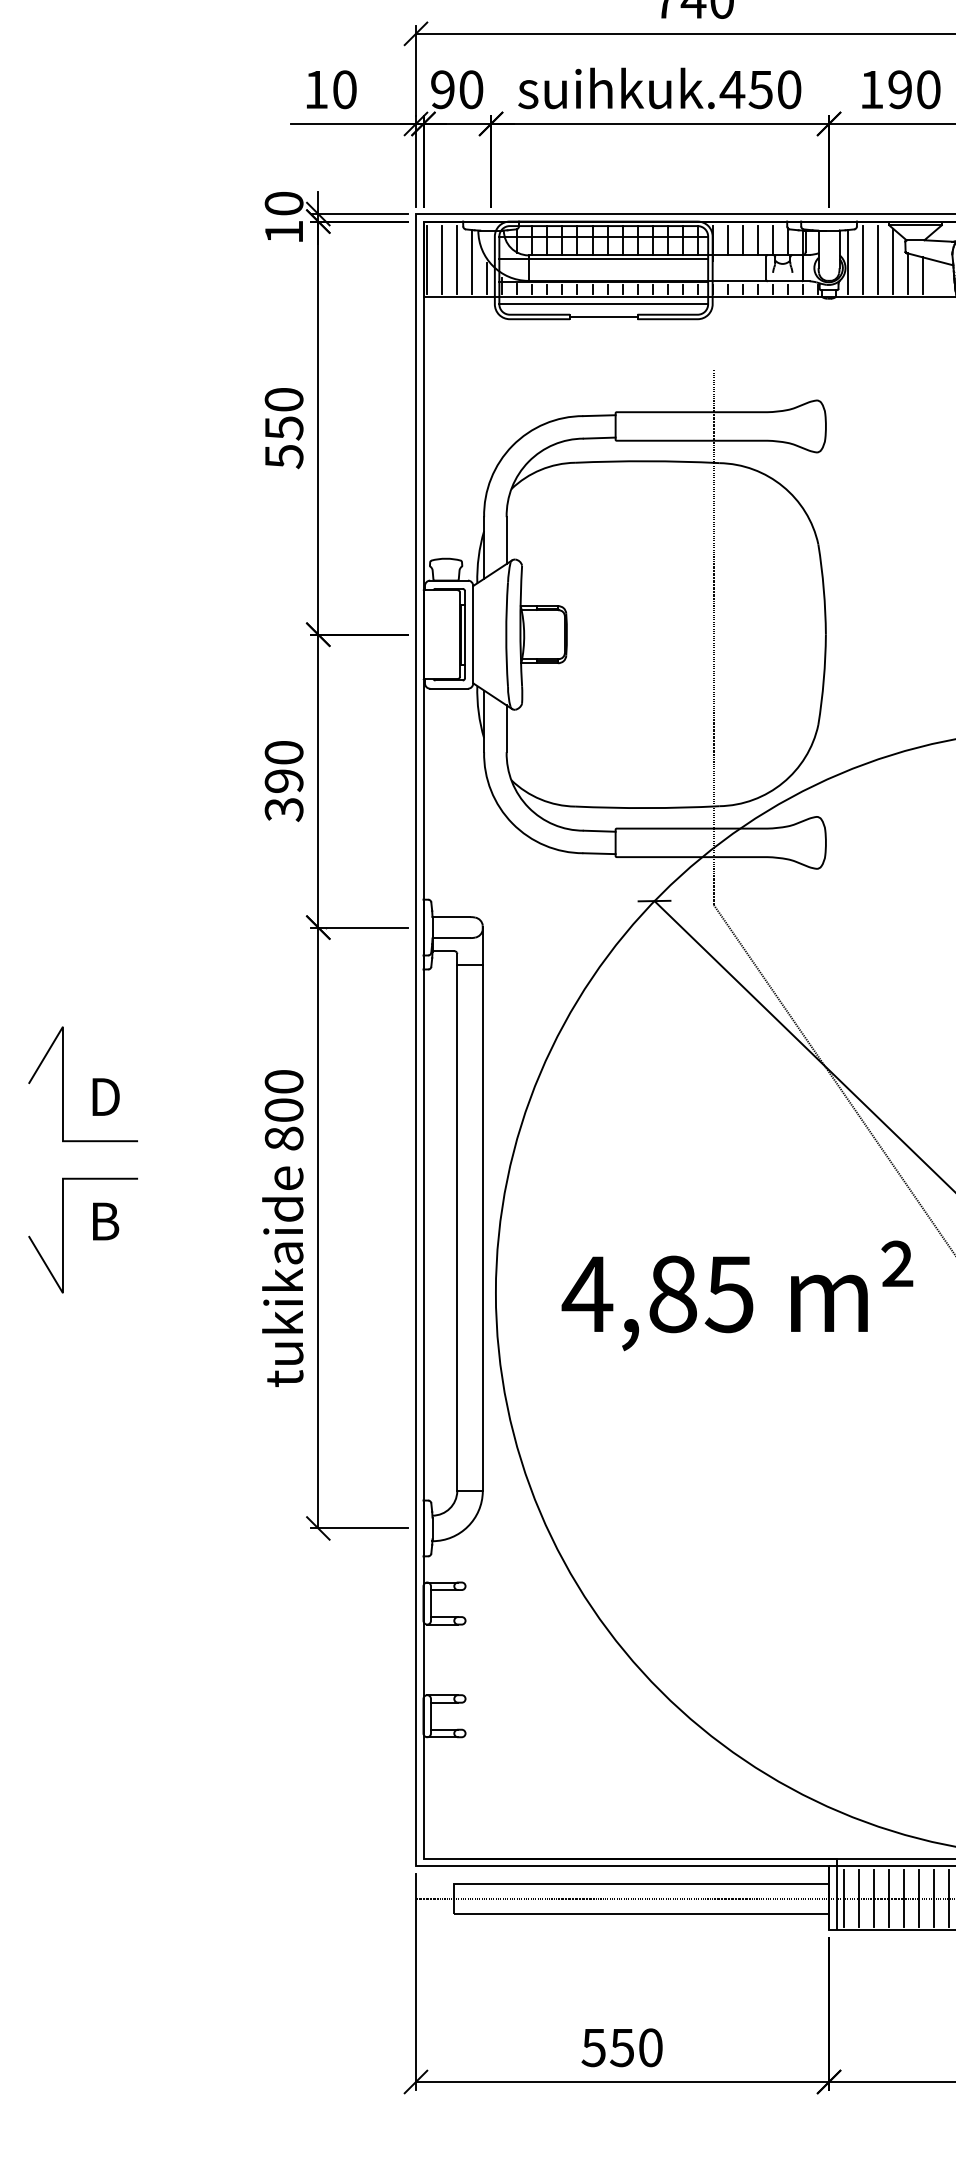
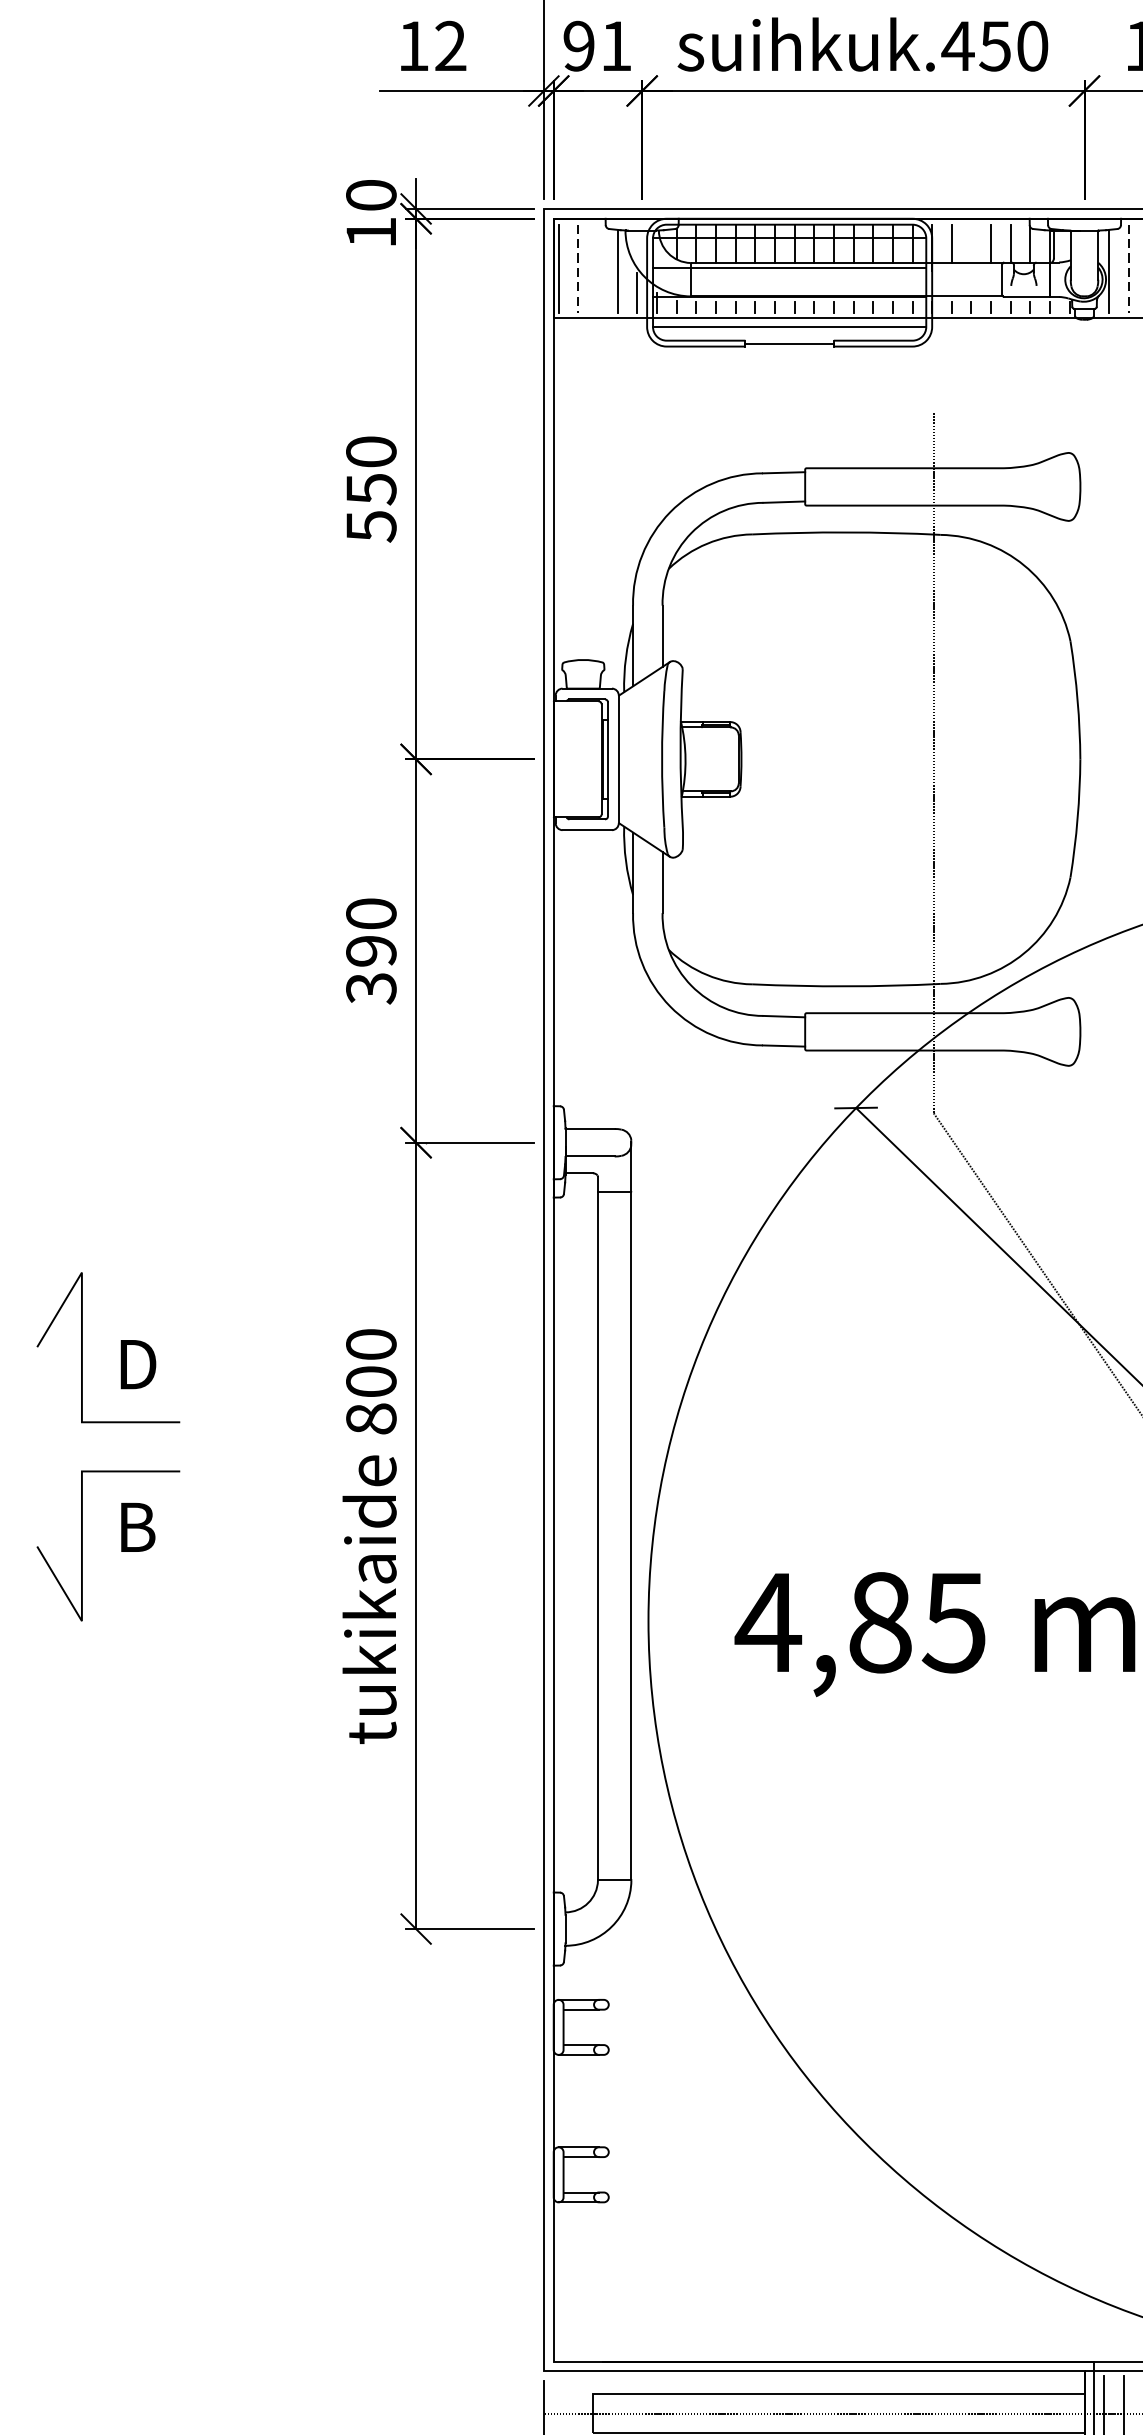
text: (344, 89) -> (450, 45), 10 -> 12
text: (471, 89) -> (616, 45), 90 -> 91
line: (742, 240) -> (971, 243), removed
line: (442, 259) -> (578, 268), solid -> dashed
line: (457, 259) -> (598, 268), removed
line: (862, 259) -> (1128, 268), solid -> dashed

